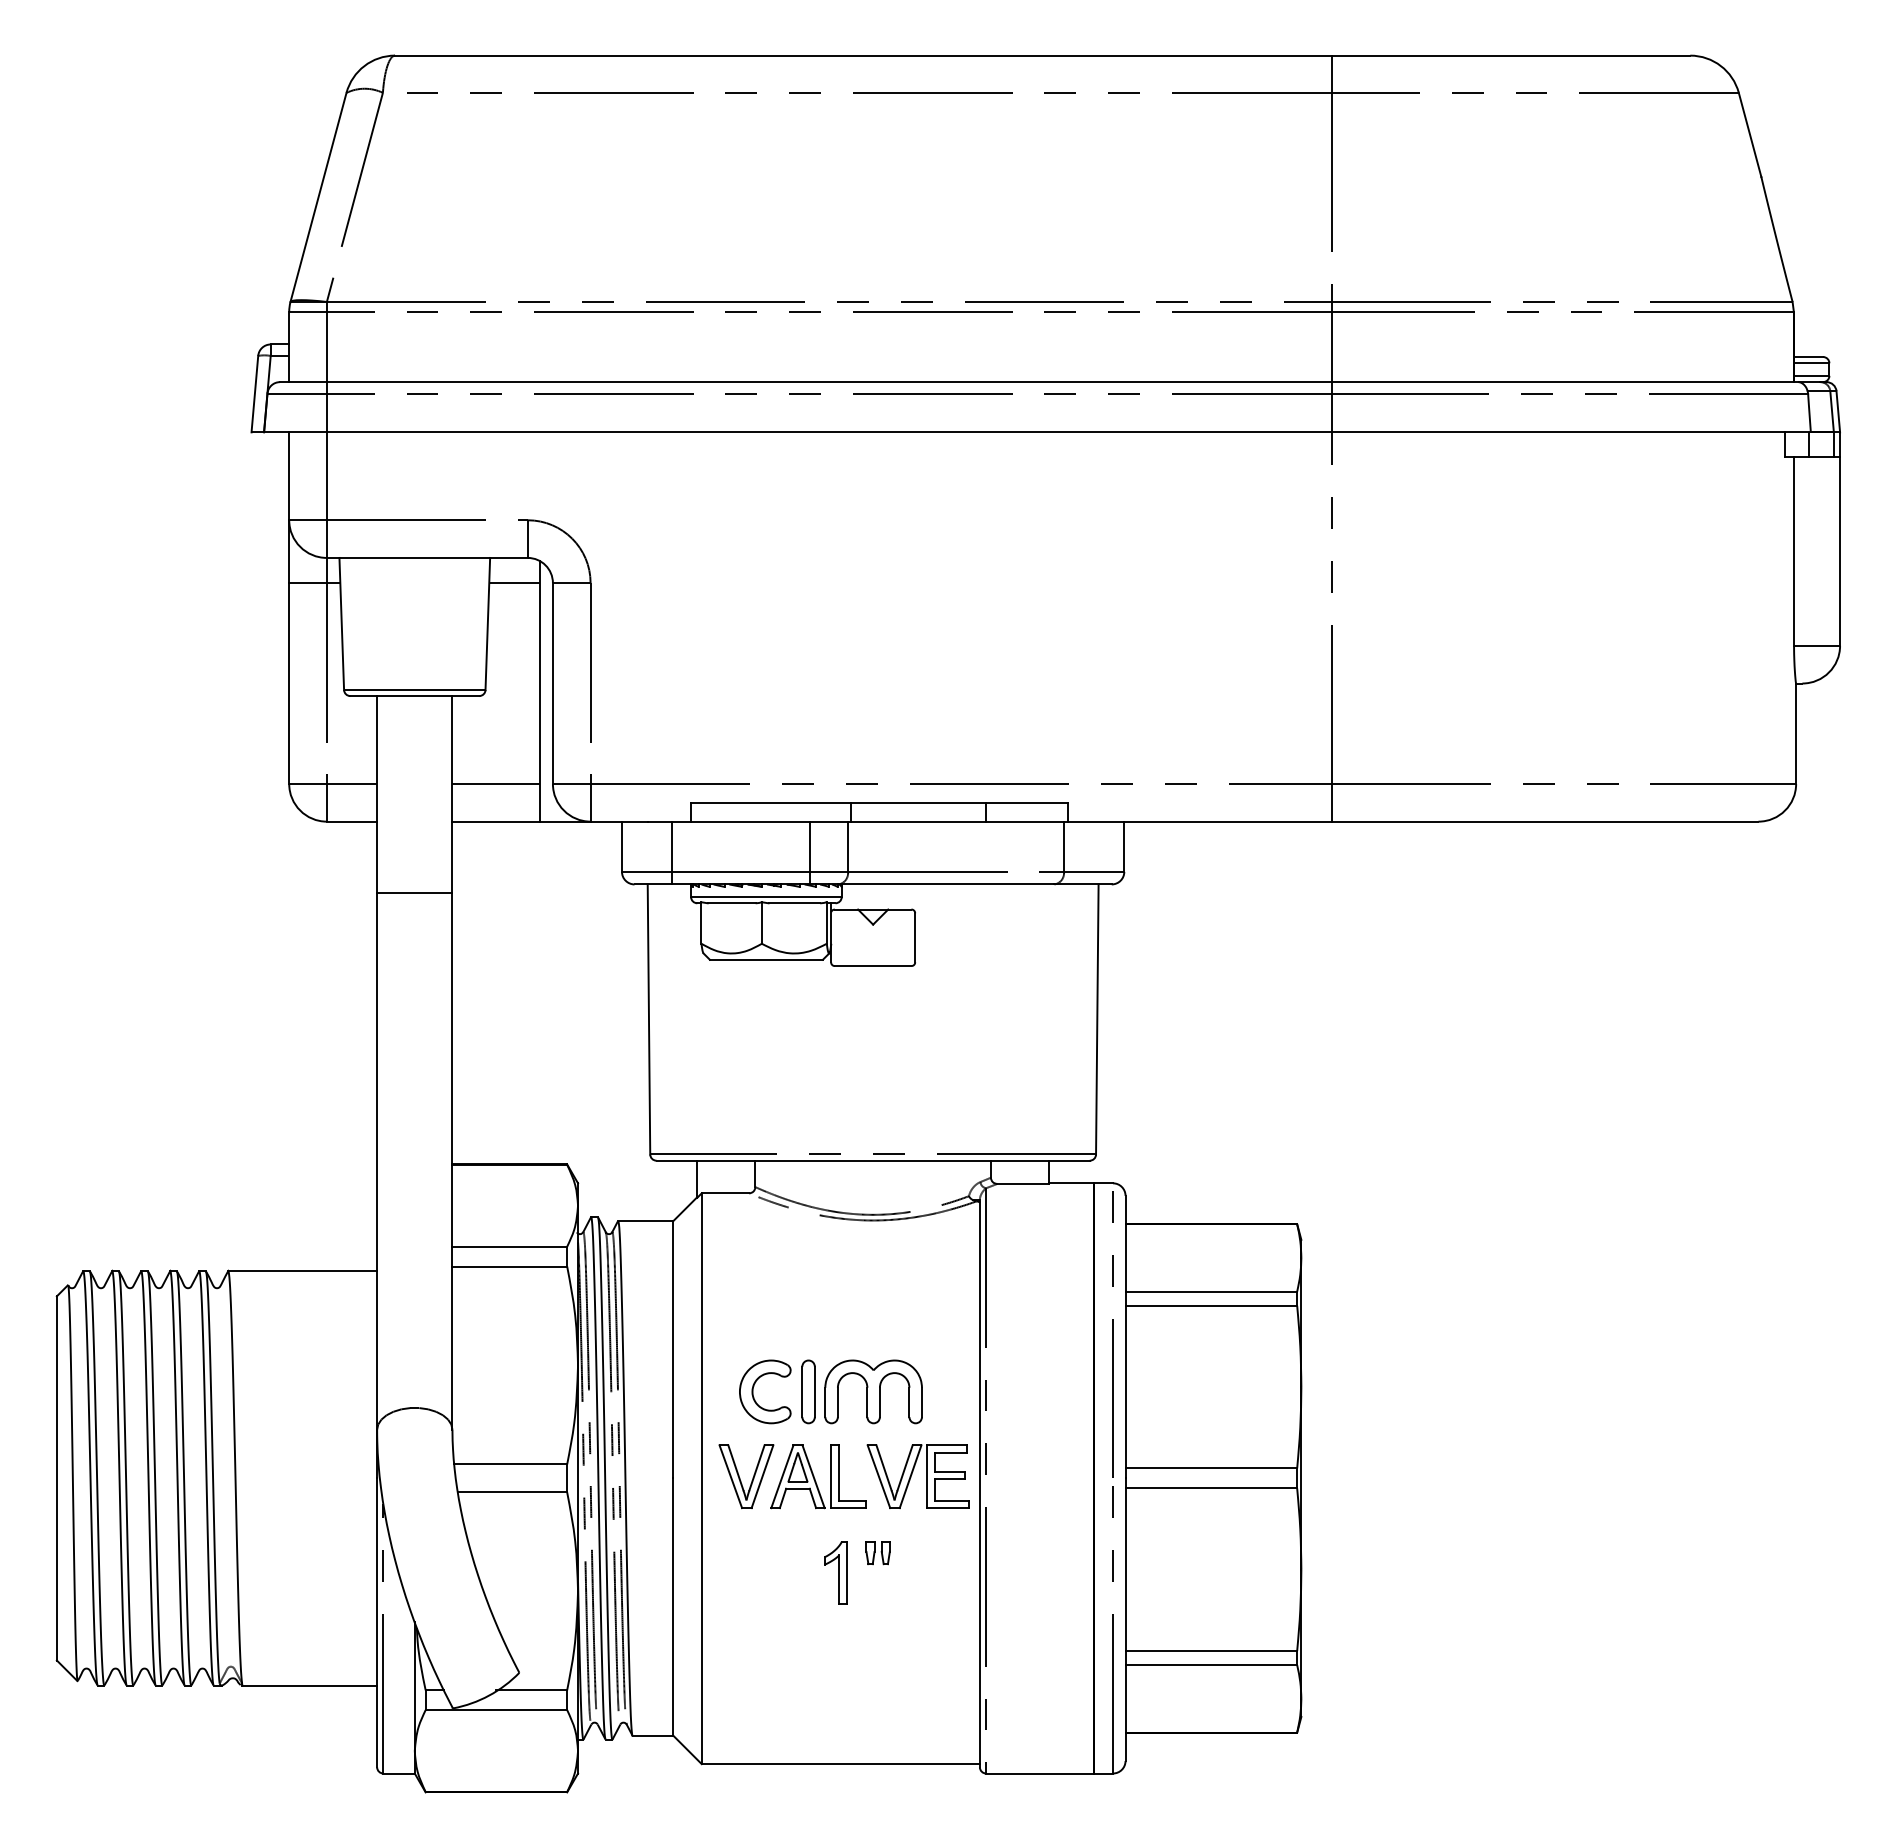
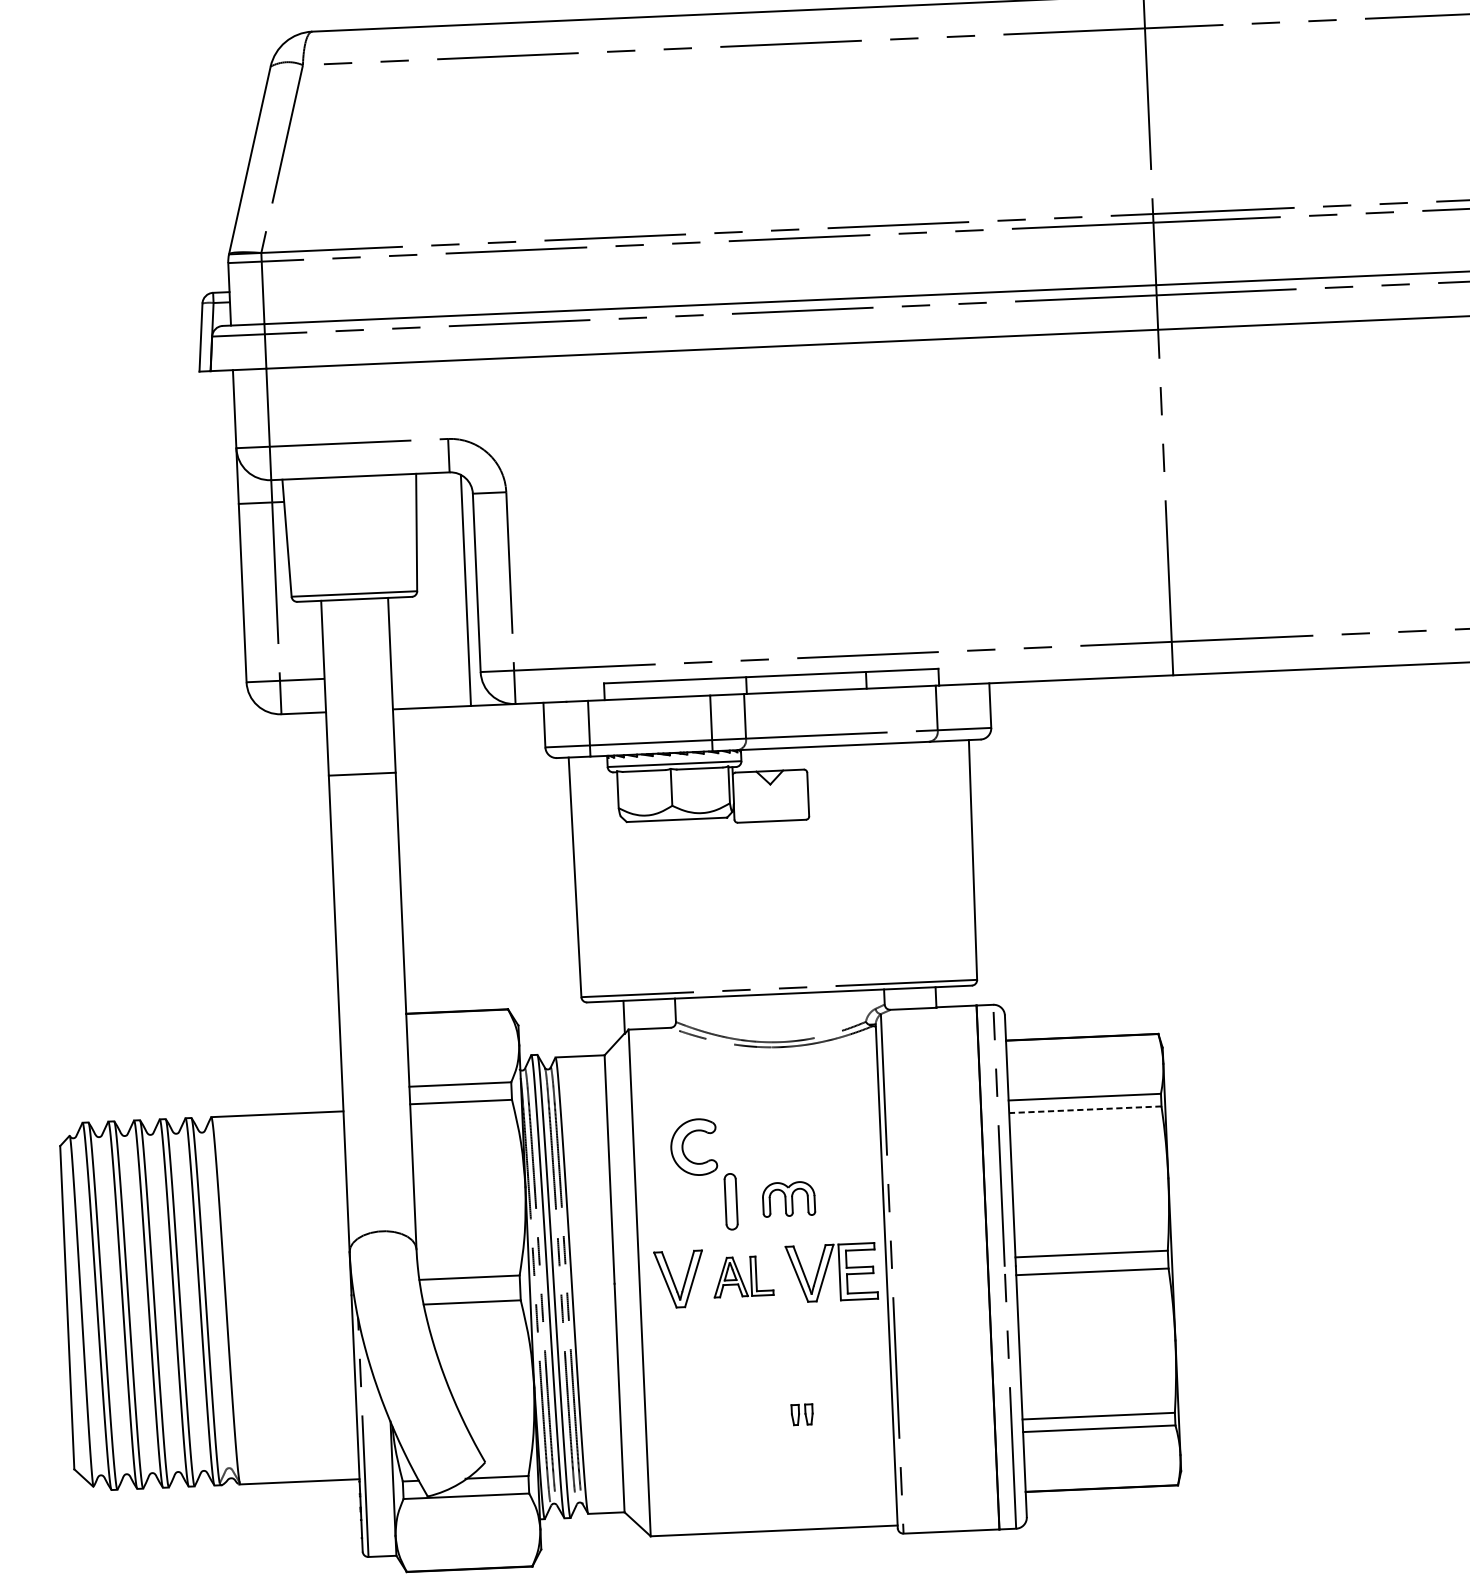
line: (514, 583) -> (438, 495), removed
line: (496, 783) -> (430, 673), removed
line: (1211, 1305) -> (1085, 1109), solid -> dashed
part: (753, 1391) -> (683, 1147), moved
part: (873, 1391) -> (788, 1198), size x0.6
part: (818, 1476) -> (743, 1276), size x0.7
part: (877, 1553) -> (801, 1415), moved
part: (835, 1572) -> (762, 1361), removed

